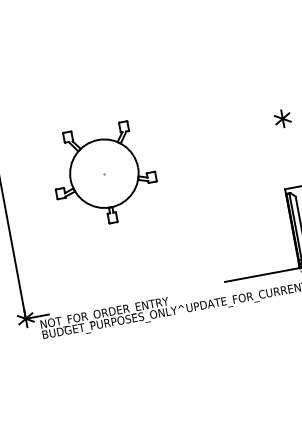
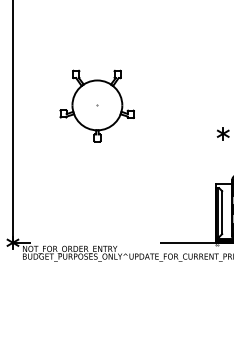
part: (103, 174) -> (96, 105), moved

